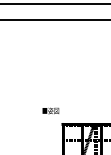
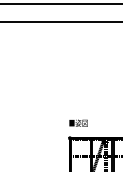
text: (50, 110) -> (78, 122), moved

